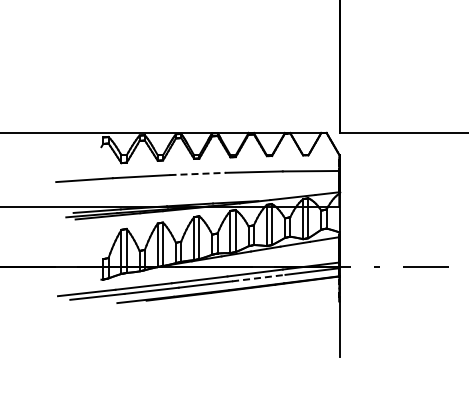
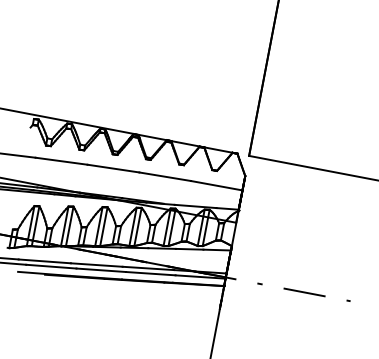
line: (198, 173) -> (114, 168), dashed -> solid
line: (258, 278) -> (150, 273), dashed -> solid

